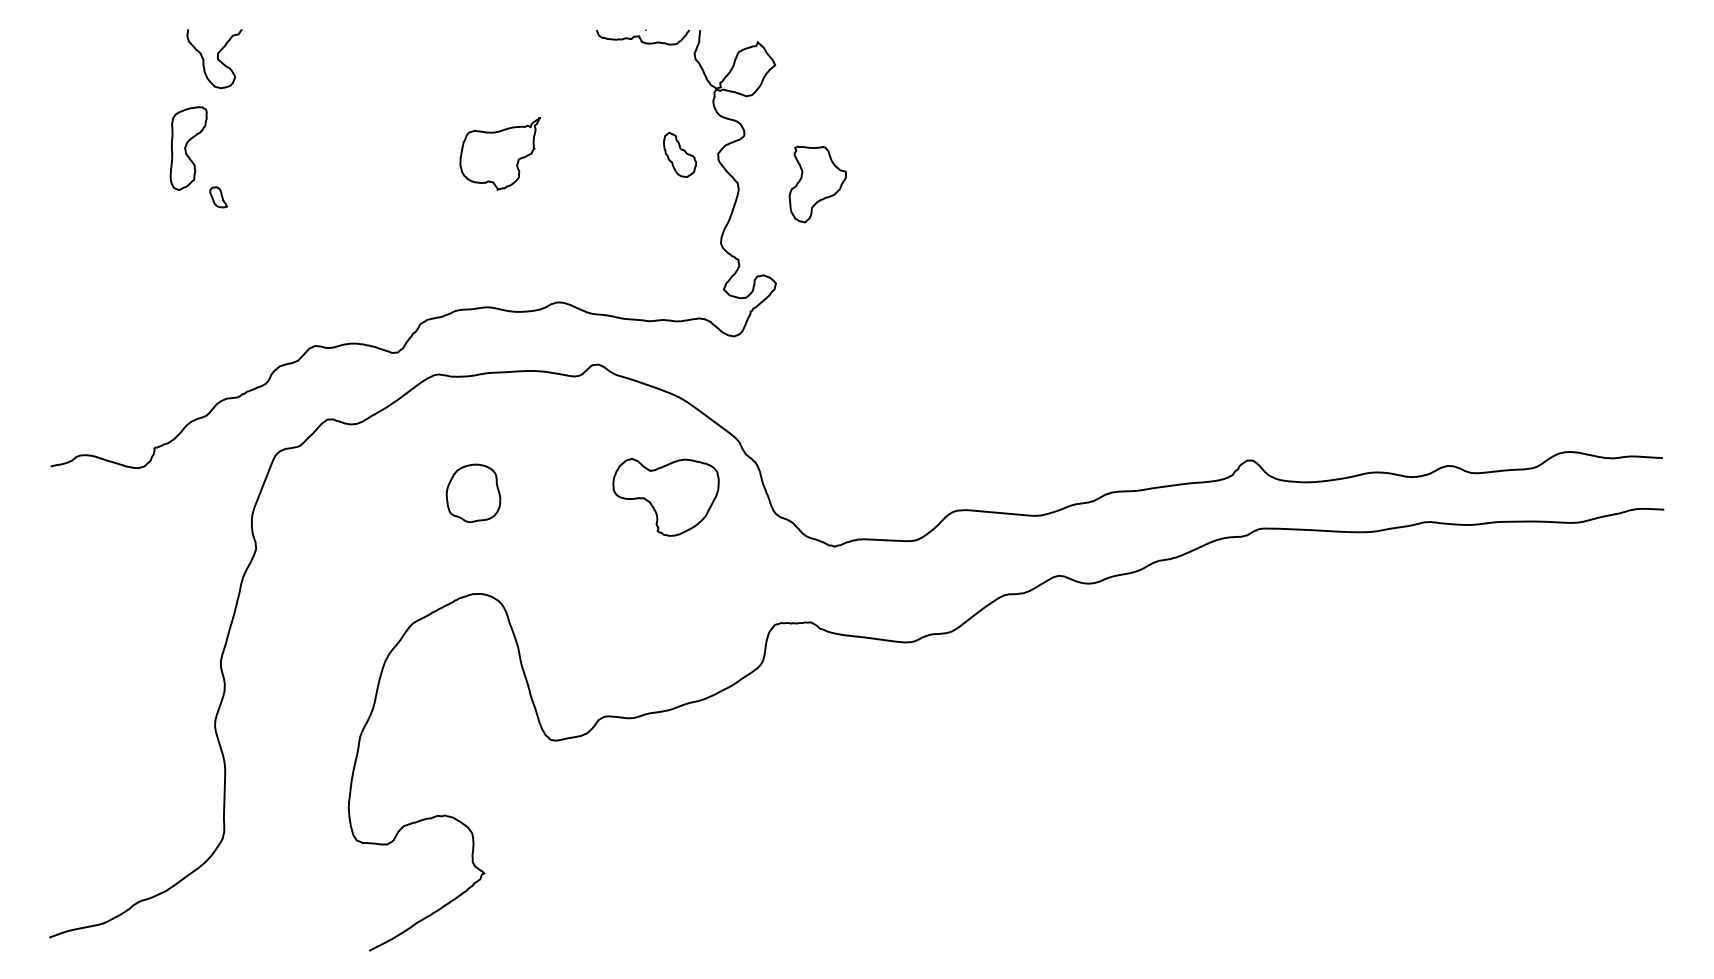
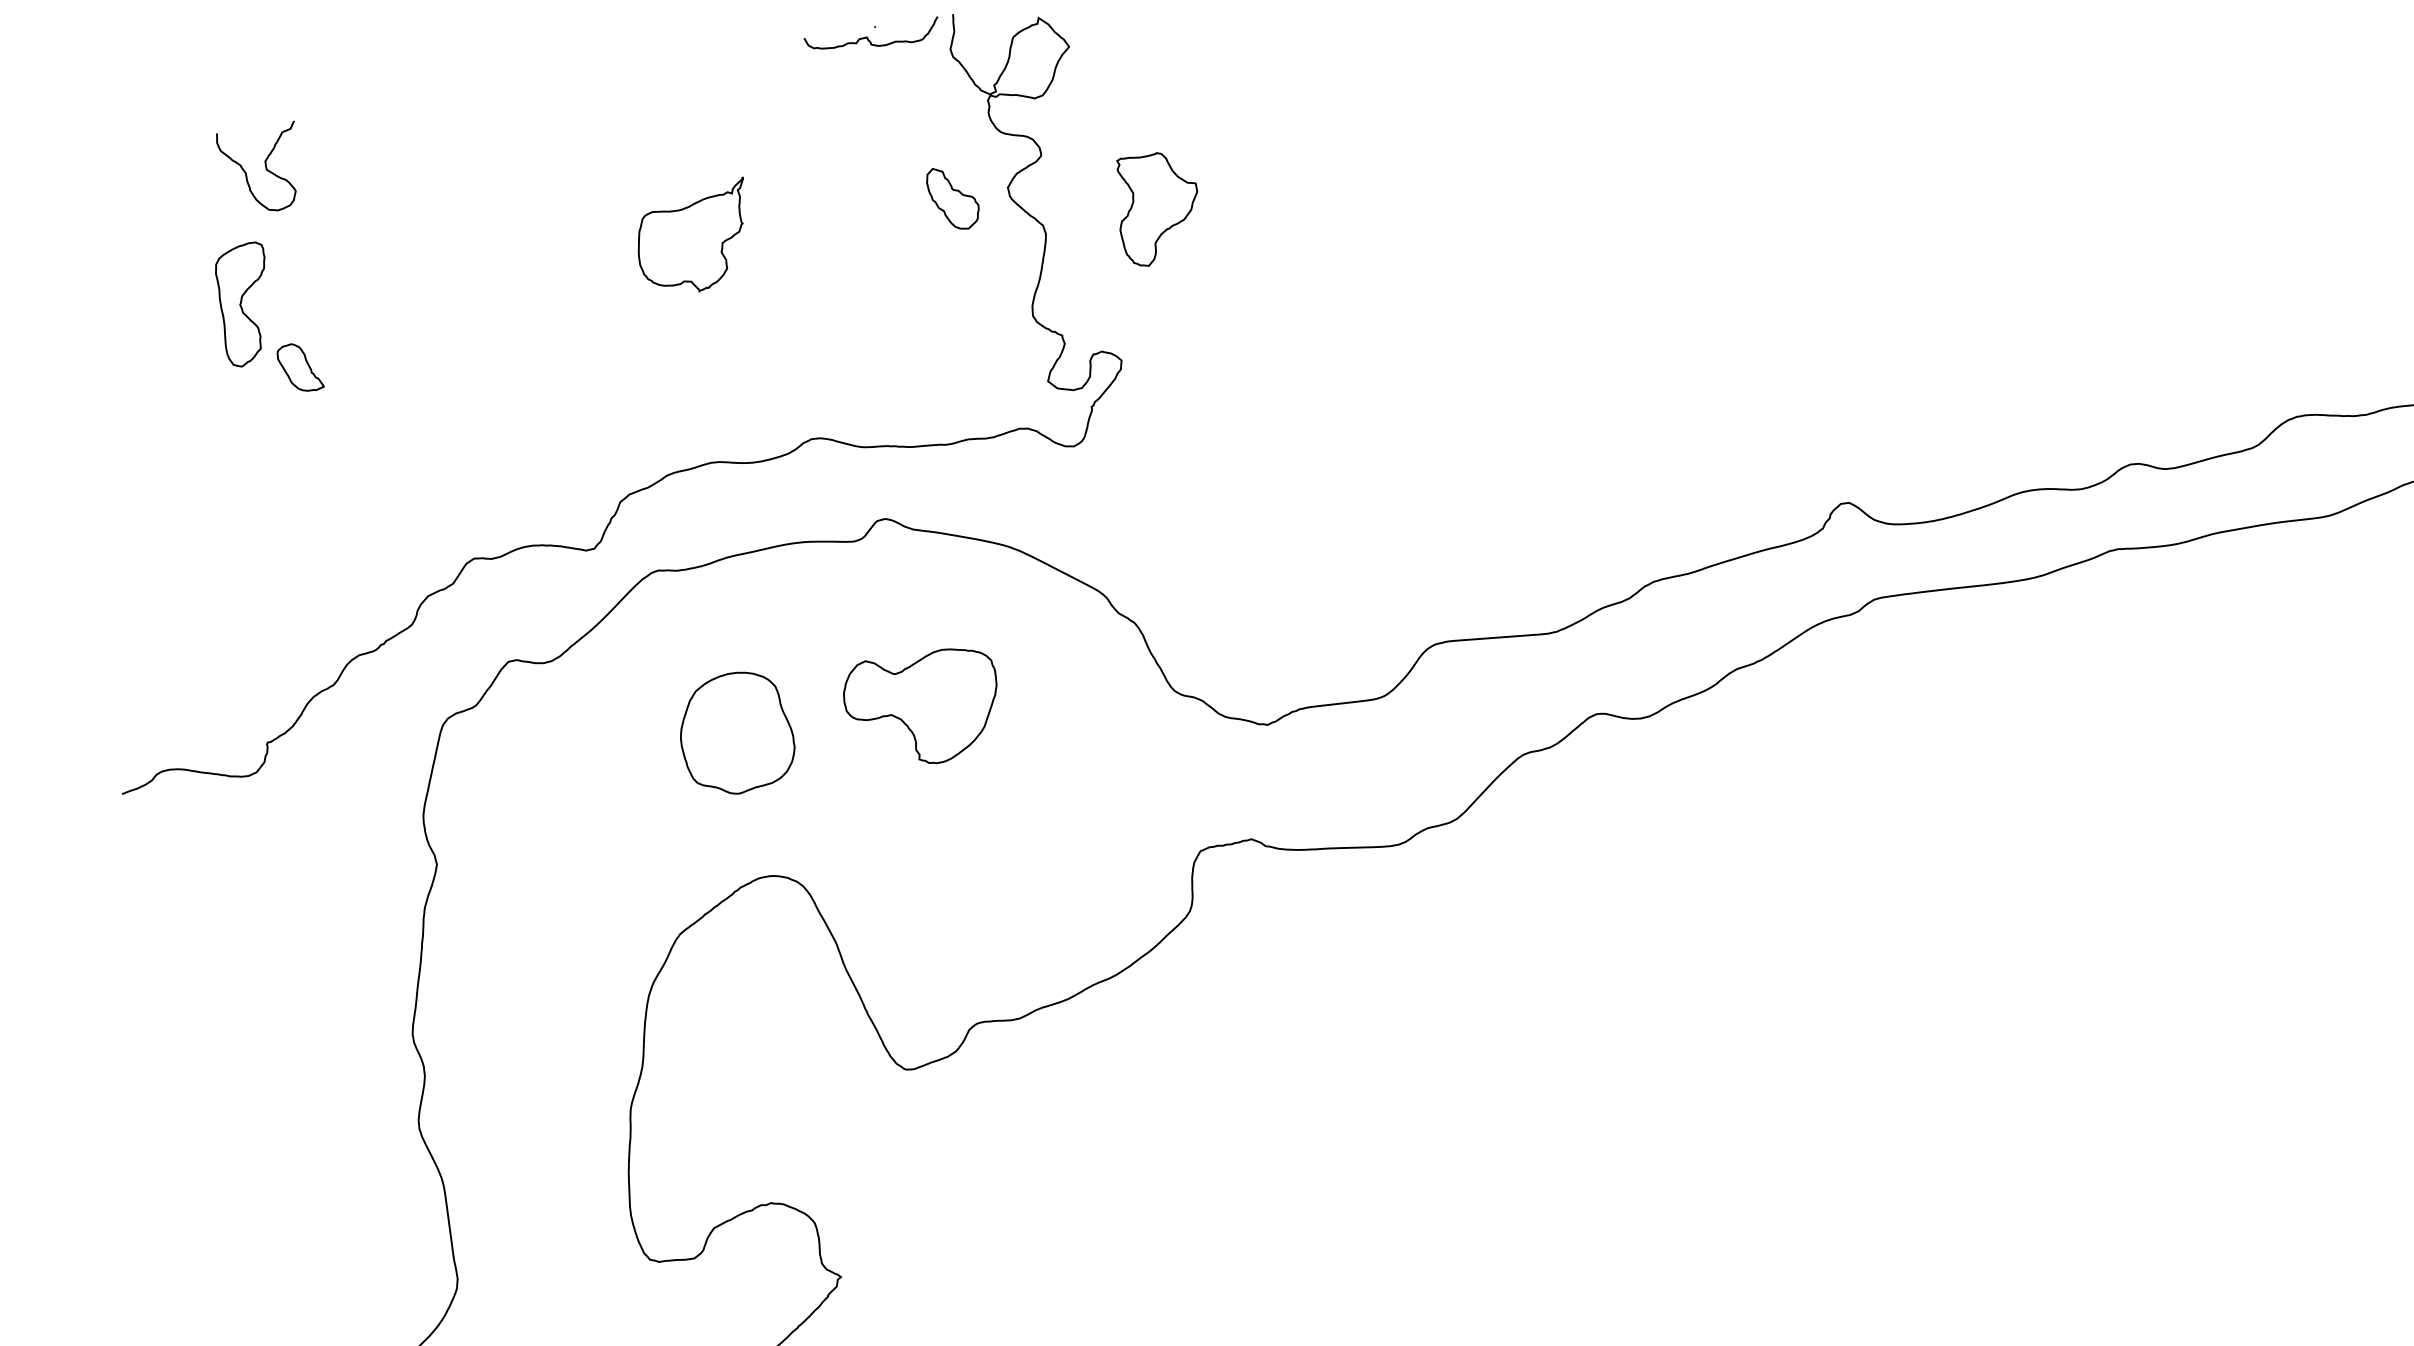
part: (218, 197) -> (300, 368), size x1.67
part: (473, 493) -> (736, 733), size x1.43
part: (665, 497) -> (922, 708), moved

